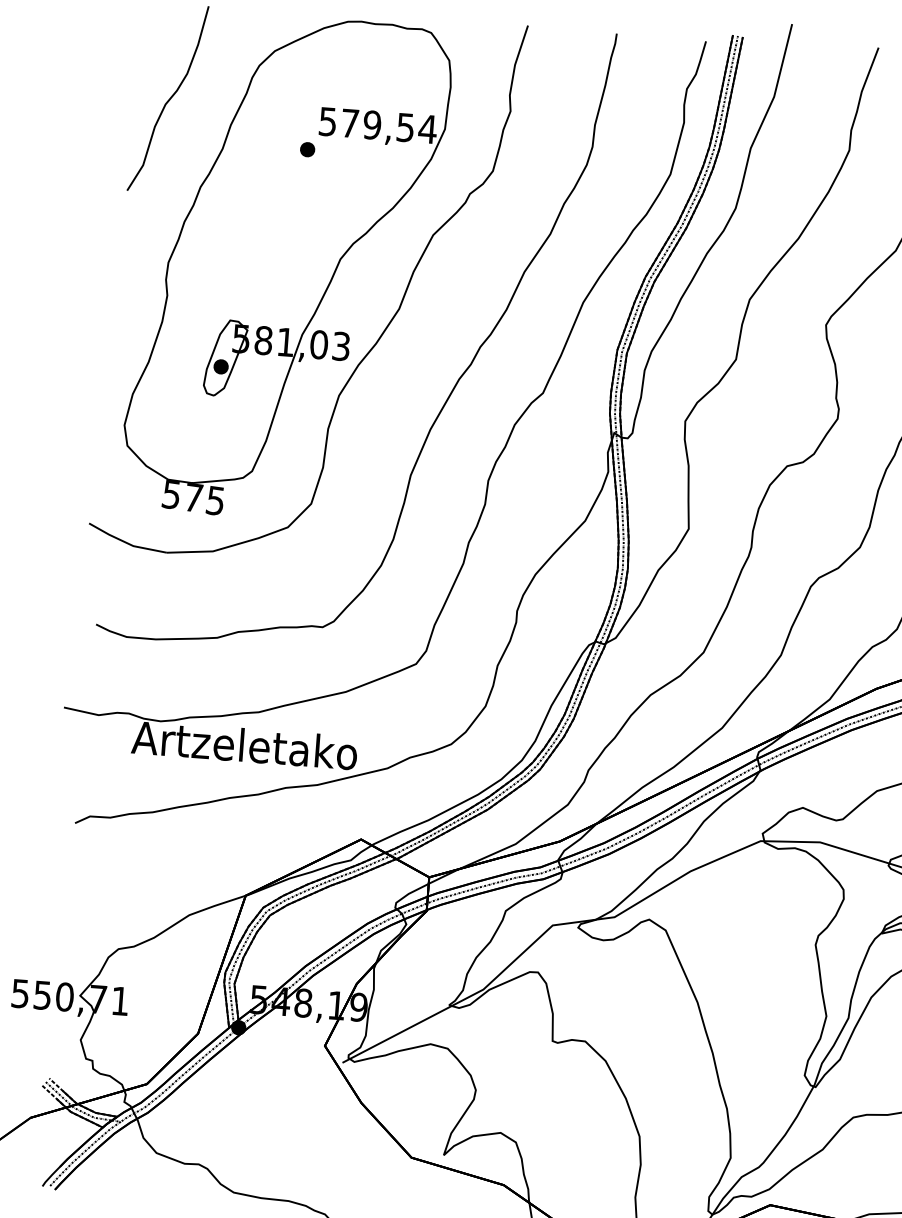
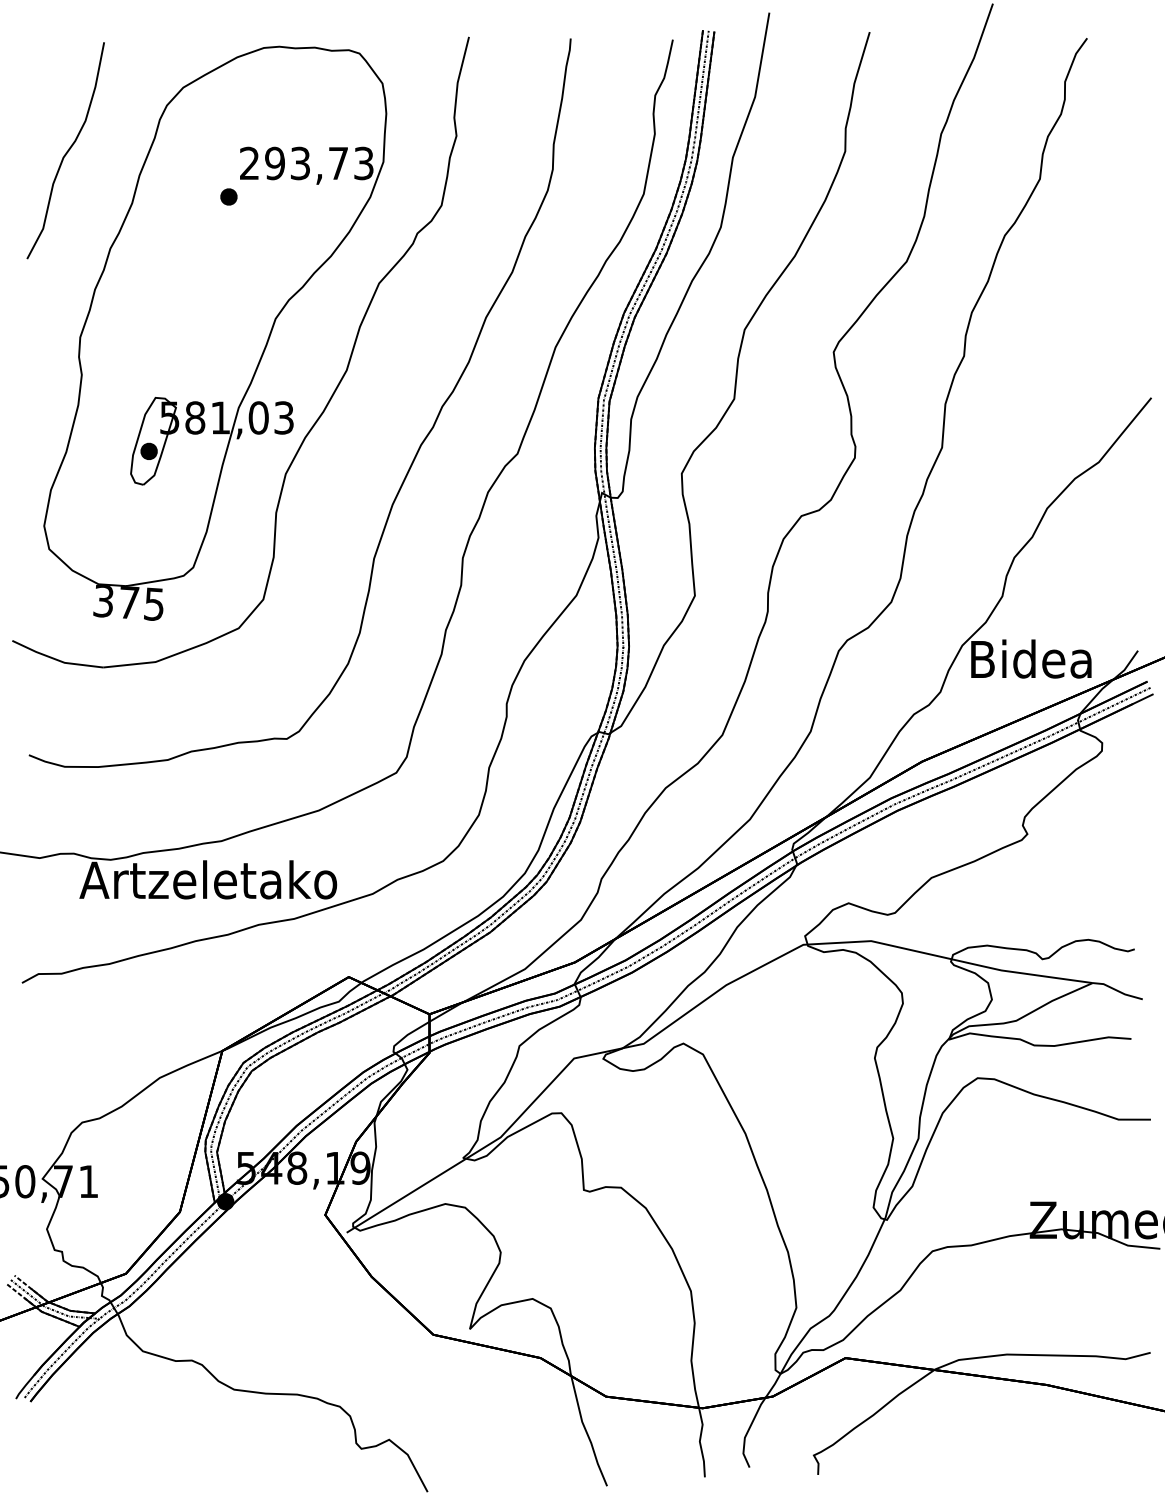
text: (378, 125) -> (307, 163), 579,54 -> 293,73
text: (171, 494) -> (103, 600), 575 -> 375

